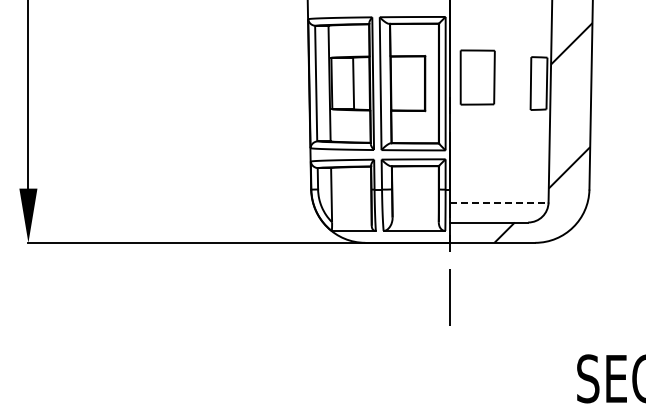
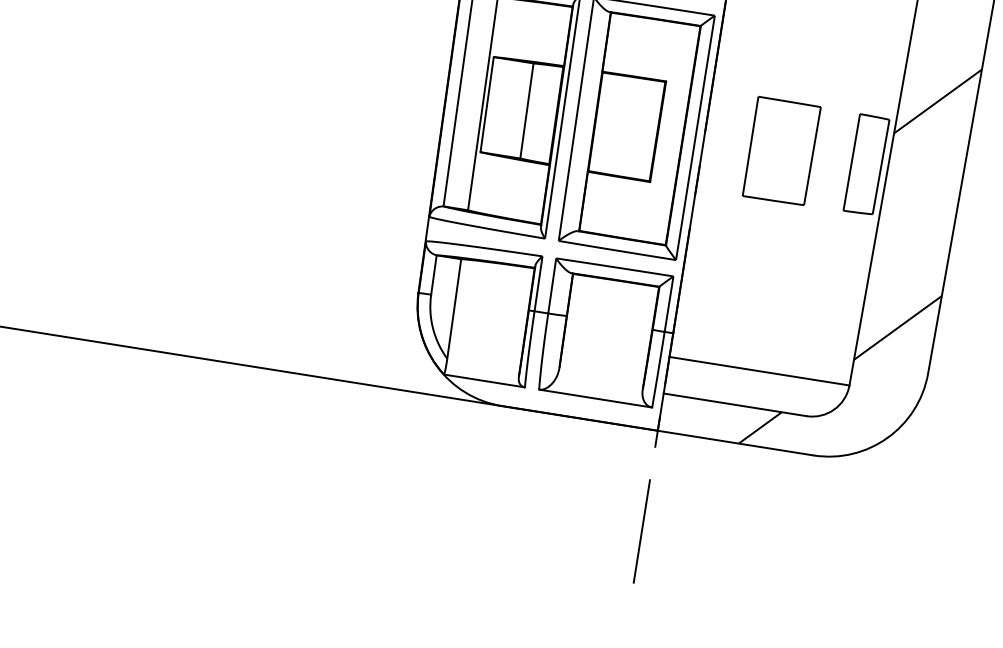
part: (477, 77) -> (781, 151), moved
line: (499, 202) -> (759, 371), dashed -> solid

